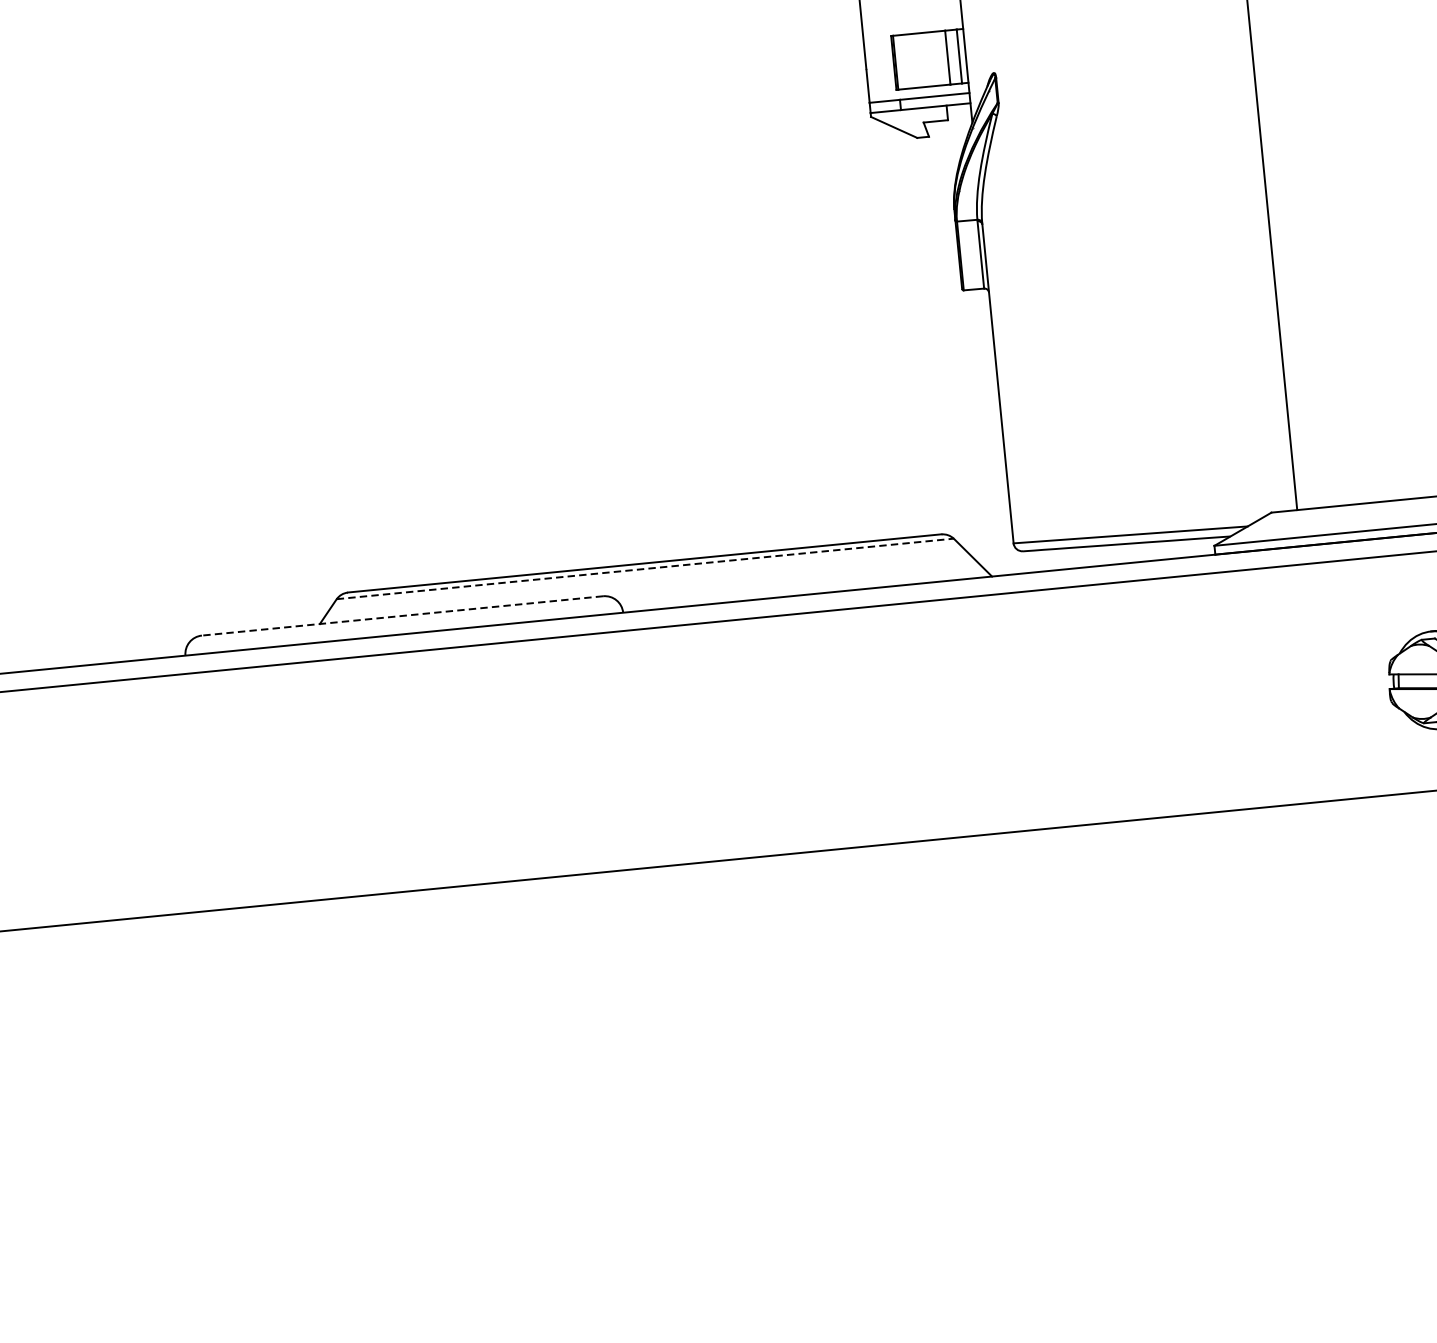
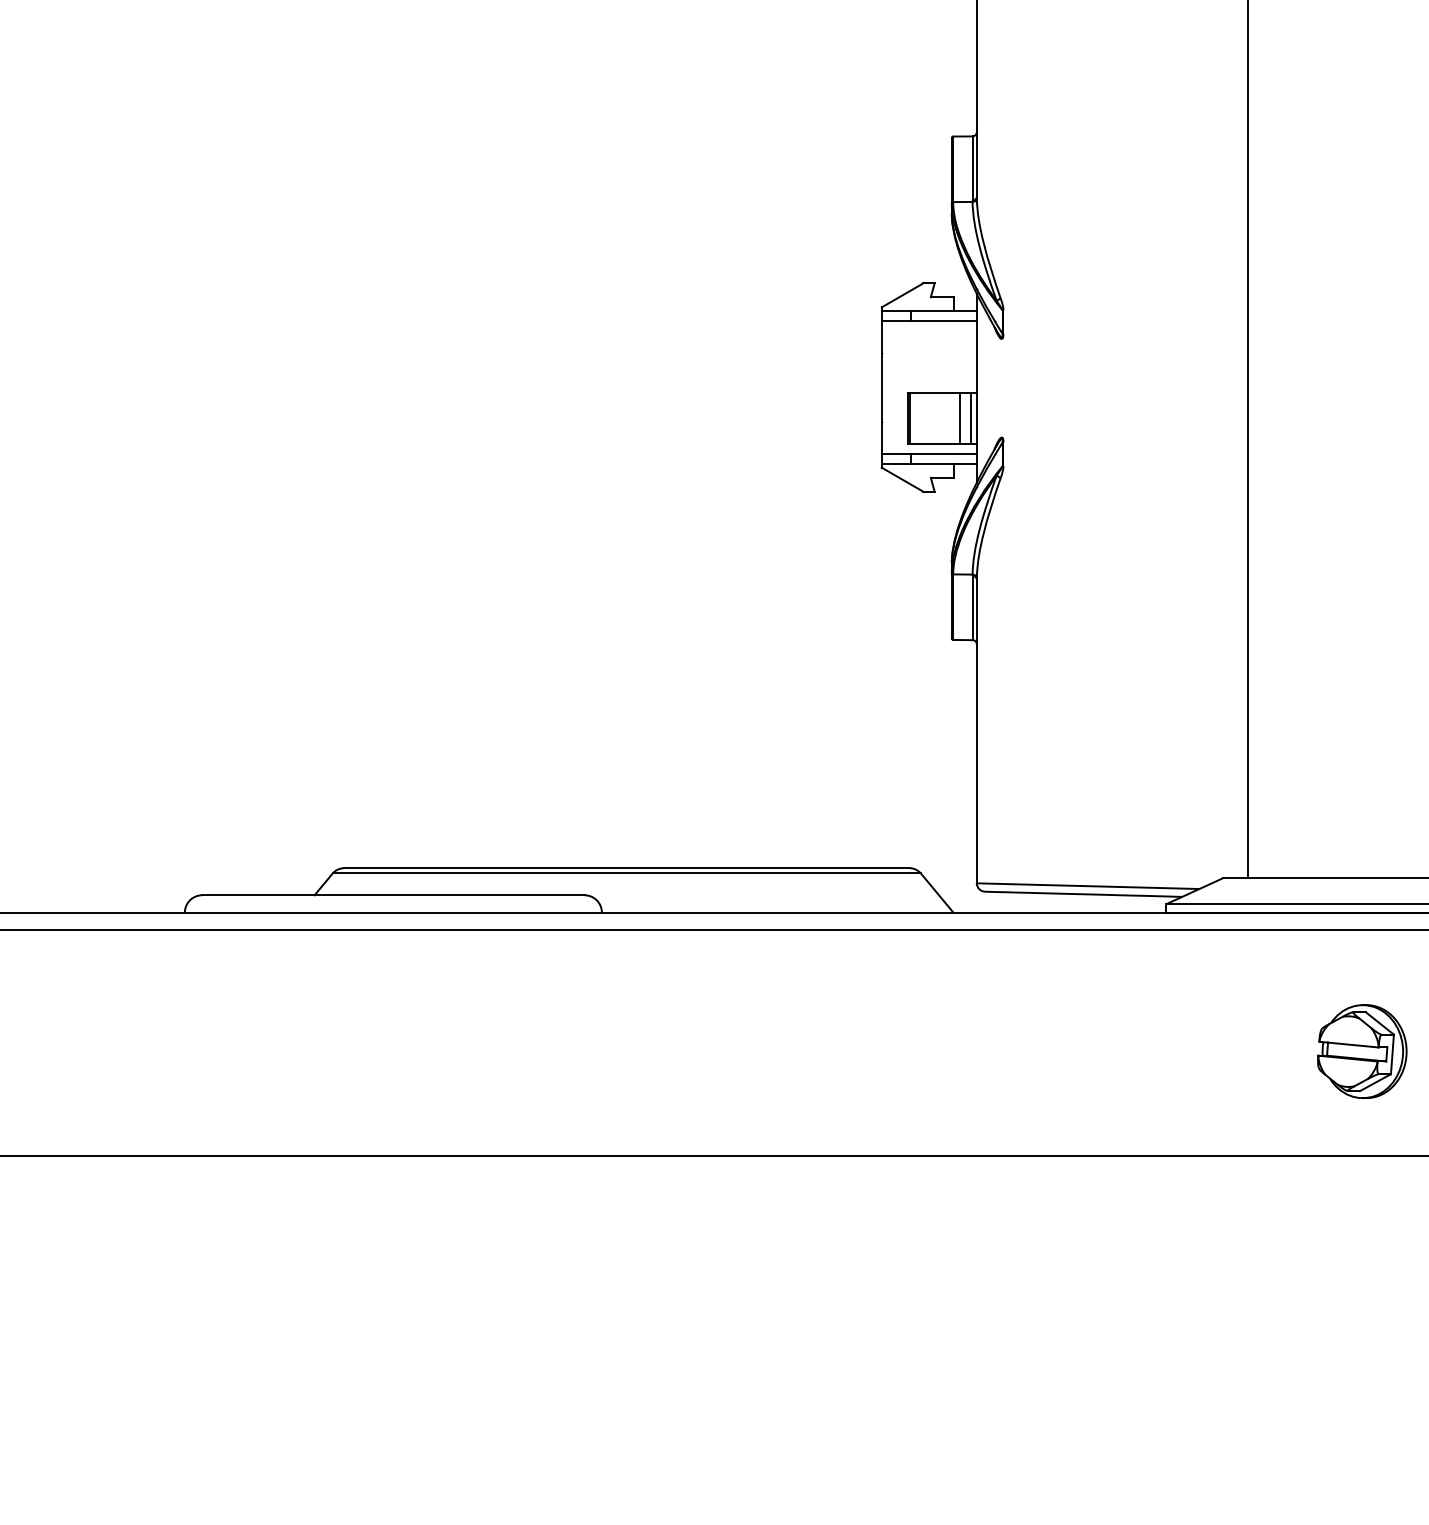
line: (644, 569) -> (626, 873), dashed -> solid
line: (401, 616) -> (392, 895), dashed -> solid

